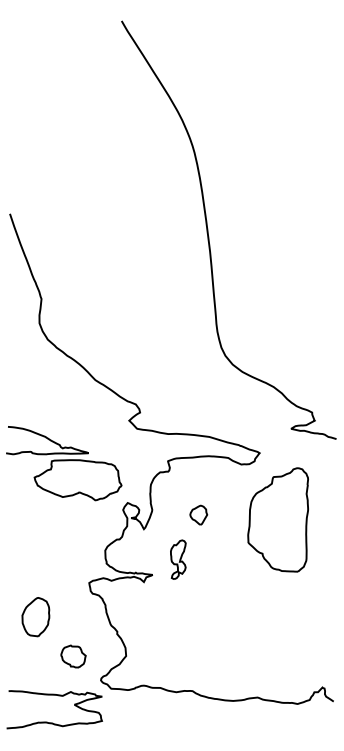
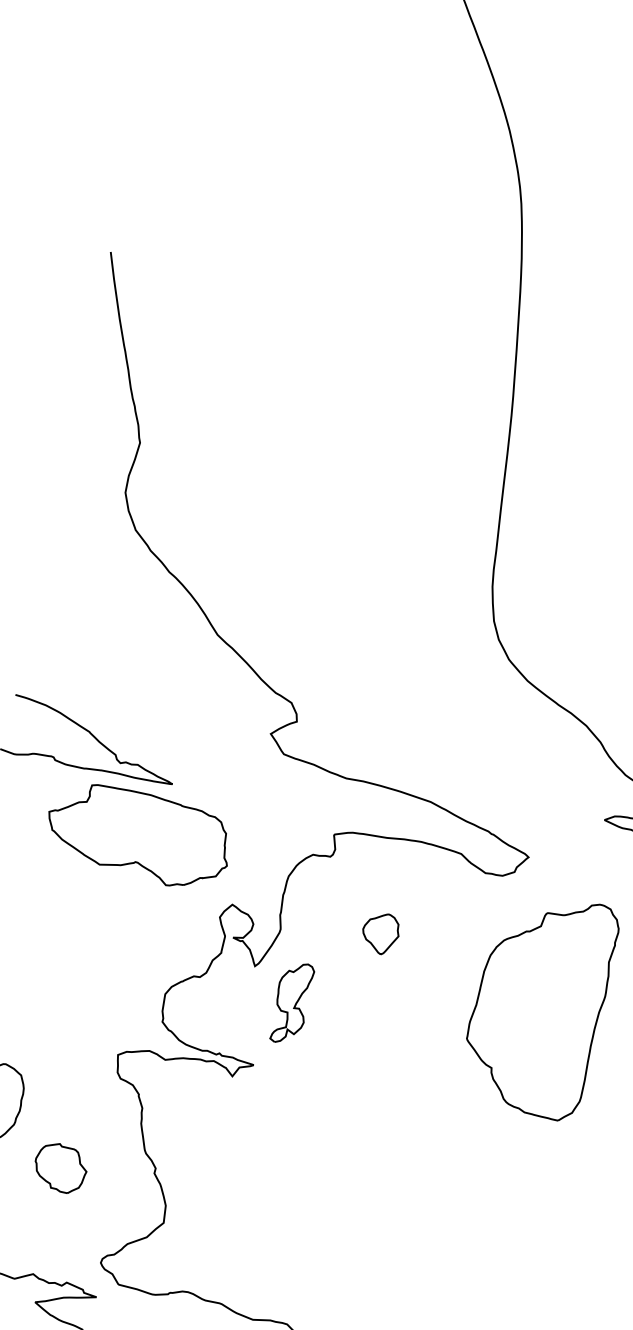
part: (198, 514) -> (380, 931), moved
part: (178, 559) -> (292, 1002), moved
part: (73, 656) -> (60, 1167), moved

